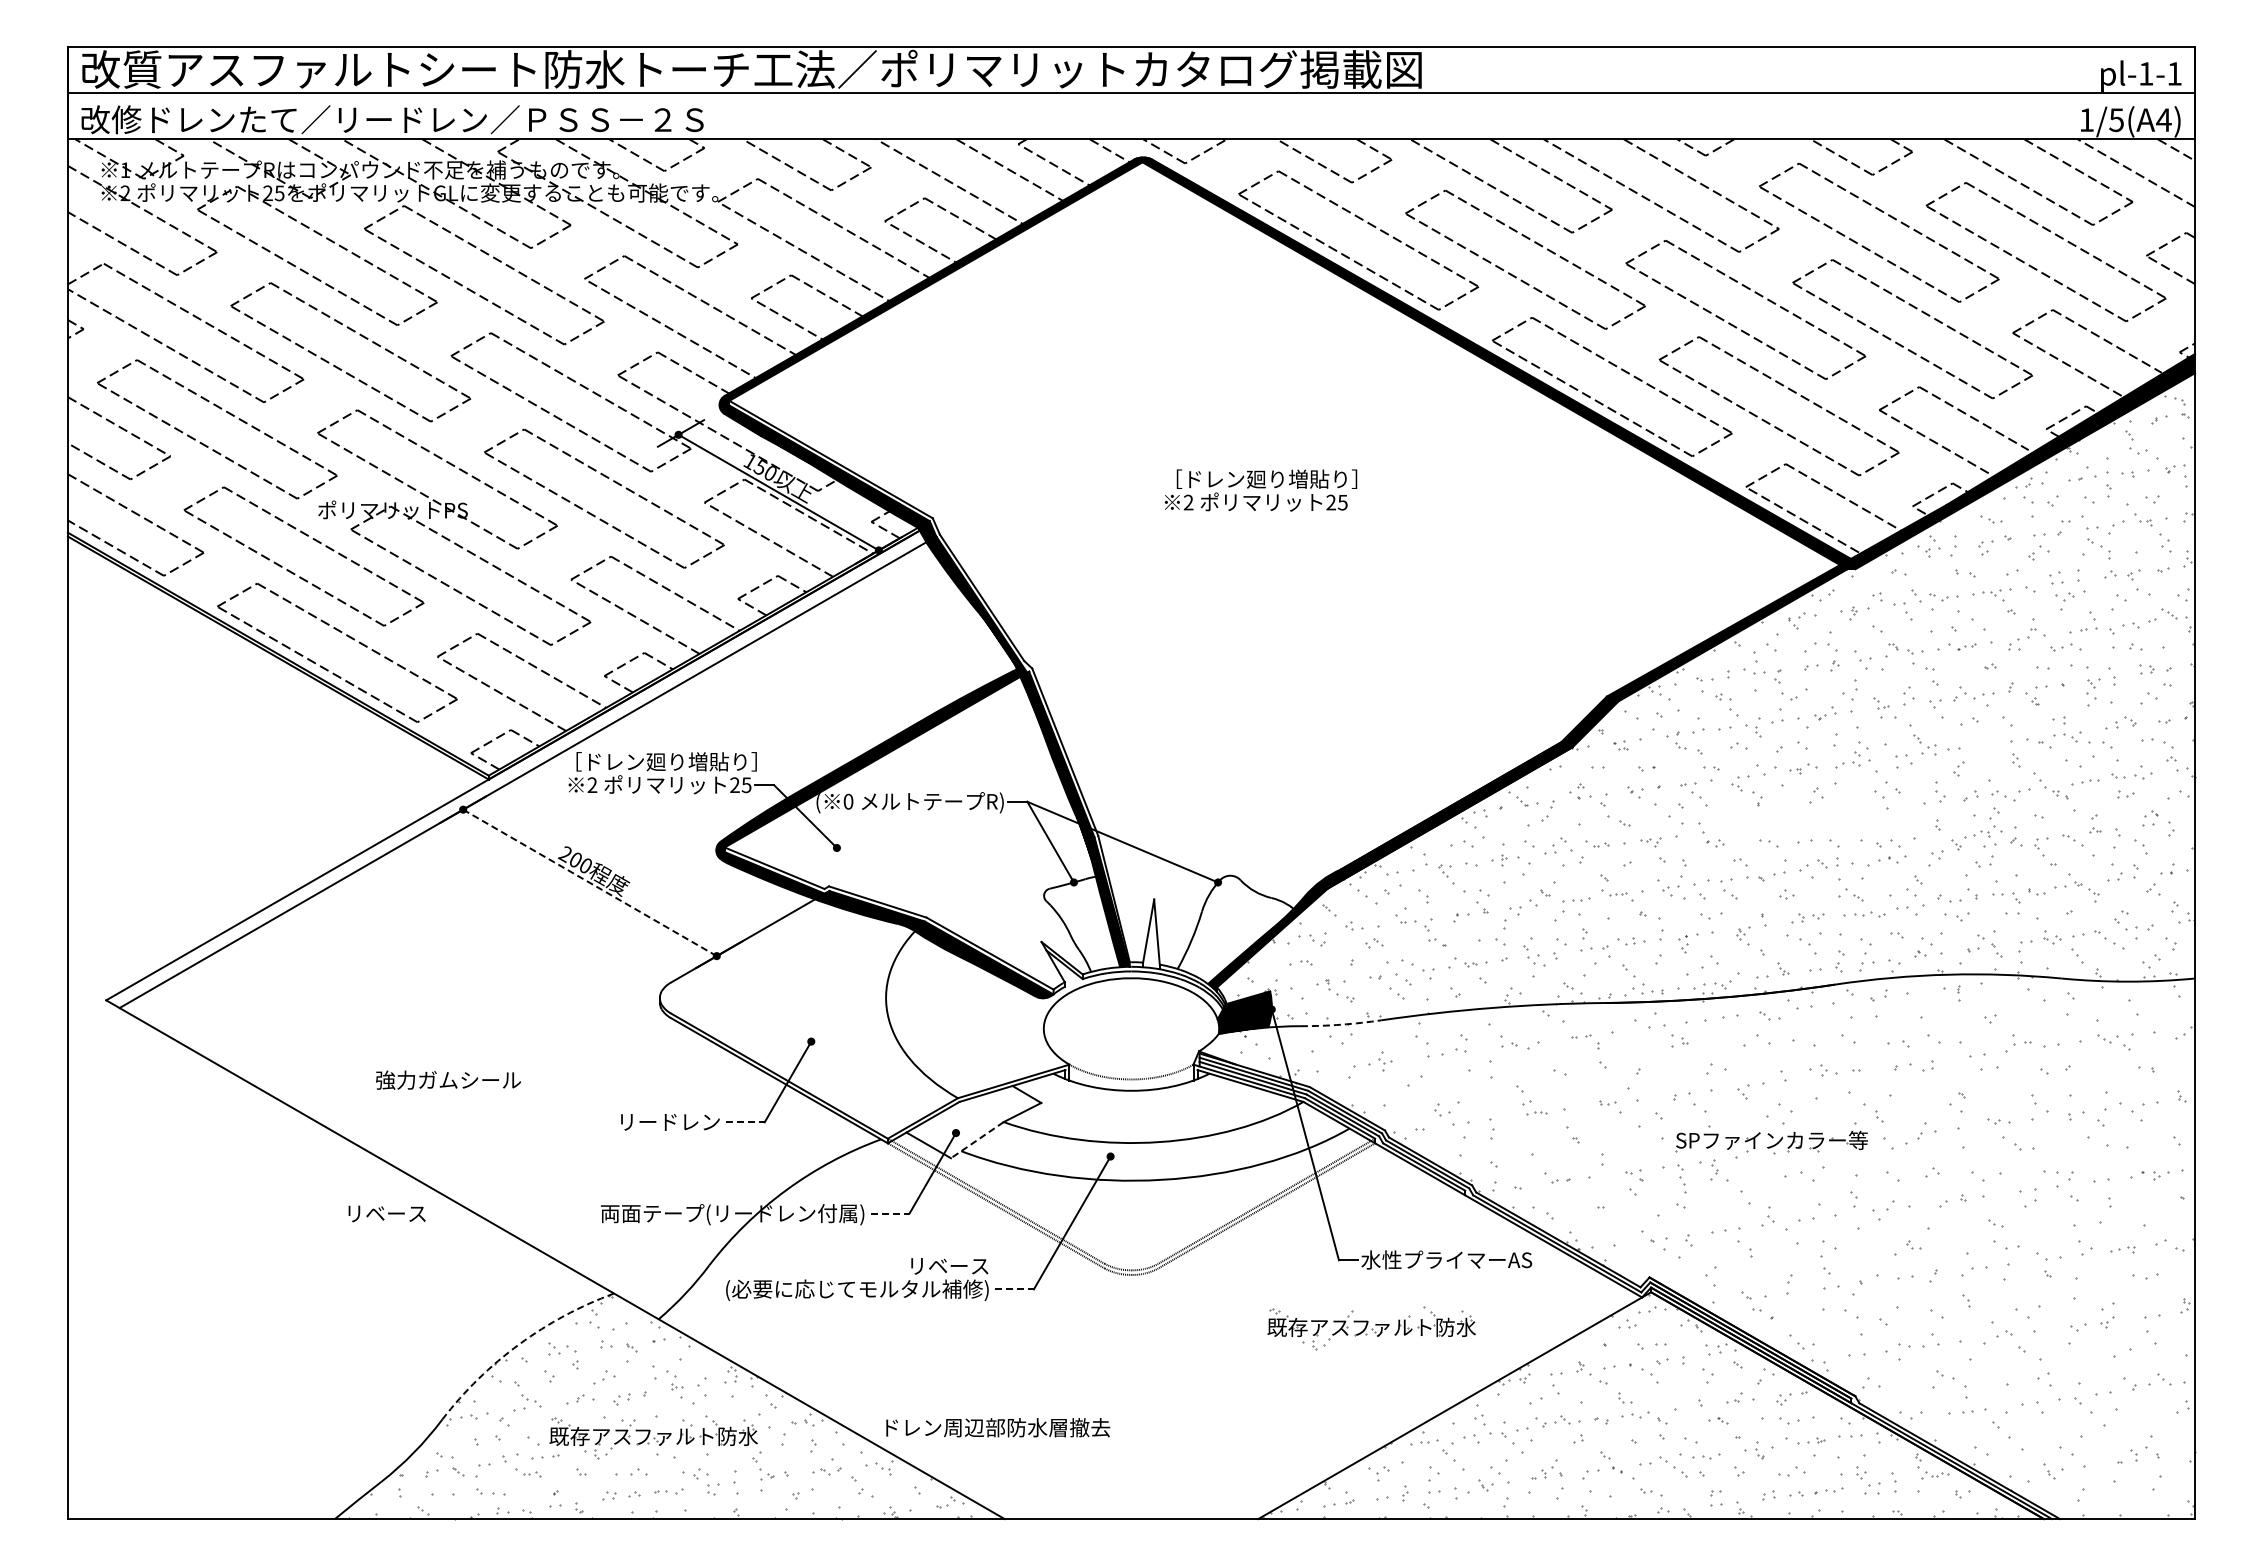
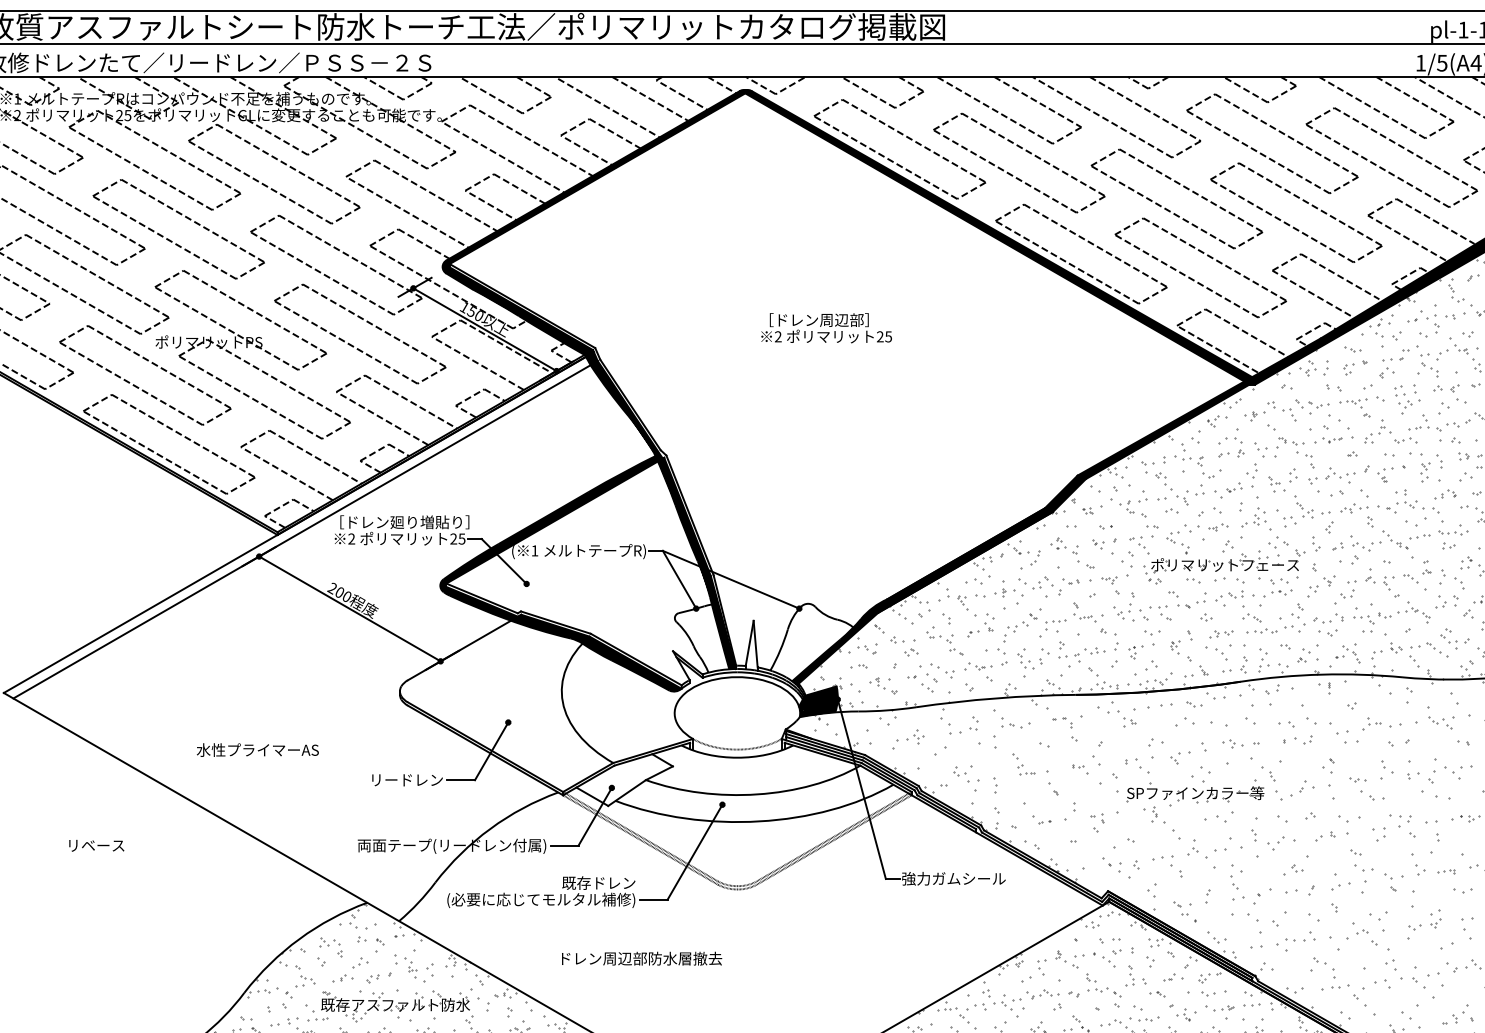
text: (1302, 478) -> (859, 319), ［ドレン廻り増貼り］ -> ［ドレン周辺部］
text: (848, 801) -> (534, 550), 0 -> 1
part: (1813, 815) -> (1225, 560), added
part: (1987, 831) -> (1349, 508), moved
line: (589, 882) -> (349, 608), dashed -> solid
arc: (1341, 1024) -> (887, 710), dashed -> solid
text: (461, 1079) -> (258, 749), 強力ガムシール -> 水性プライマーAS
line: (745, 1122) -> (461, 780), dashed -> solid
line: (977, 1140) -> (627, 793), dashed -> solid
part: (1681, 1178) -> (1130, 974), moved
text: (386, 1213) -> (96, 845), moved
line: (890, 1213) -> (564, 845), dashed -> solid
text: (1446, 1259) -> (962, 878), 水性プライマーAS -> 強力ガムシール
text: (937, 1265) -> (598, 882), リベース -> 既存ドレン
line: (1015, 1289) -> (654, 899), dashed -> solid
part: (1371, 1328) -> (909, 927), removed
arc: (519, 1344) -> (299, 939), dashed -> solid
text: (998, 1427) -> (642, 958), moved

